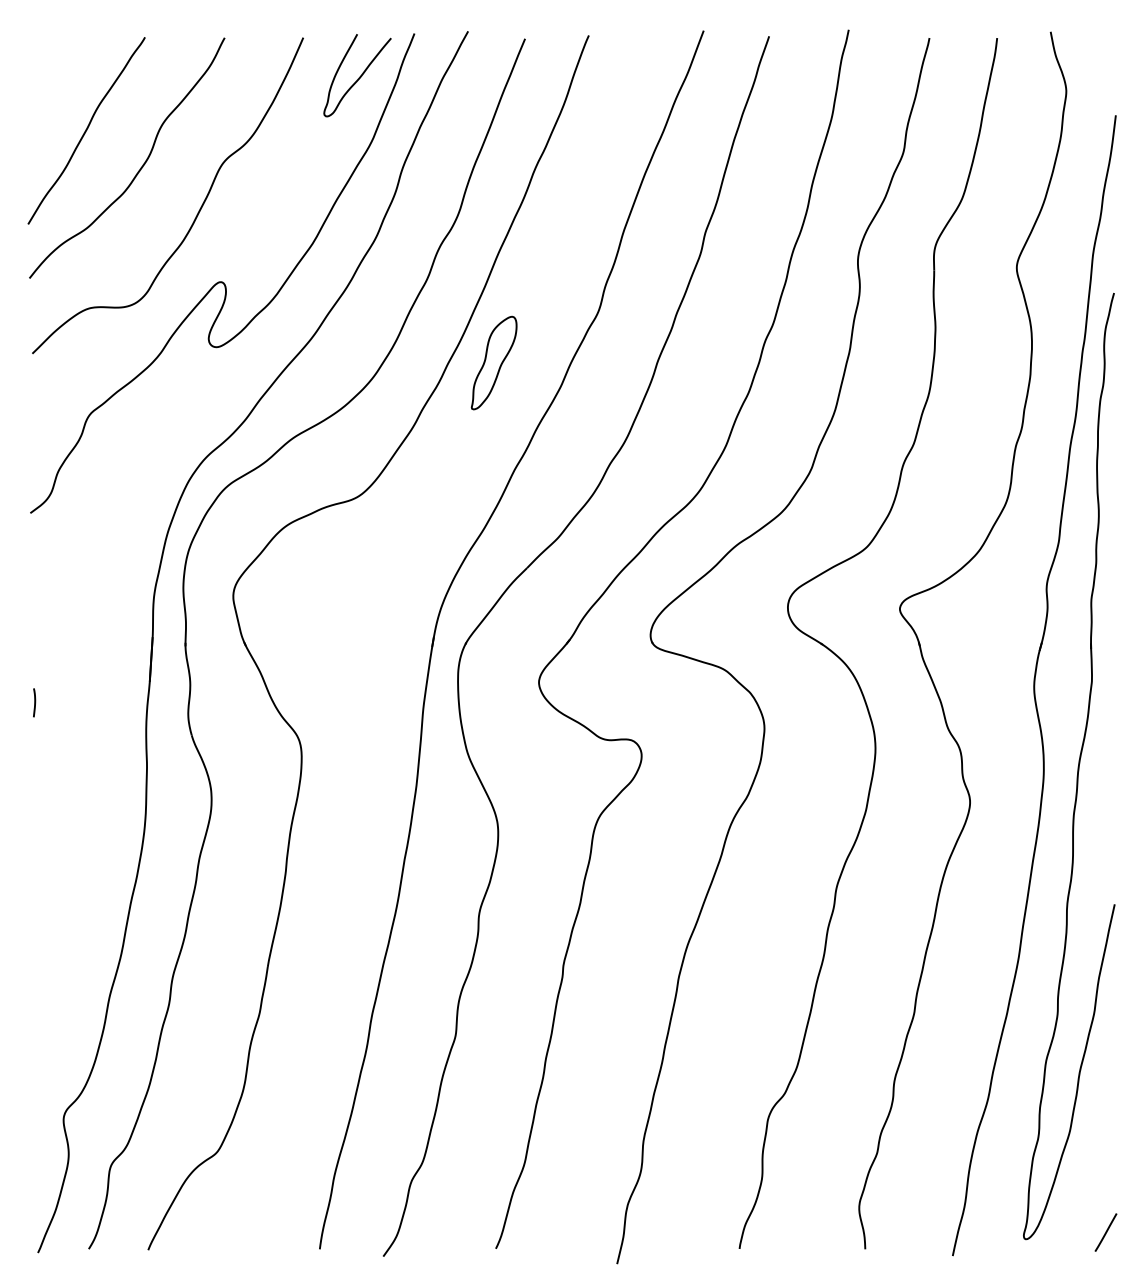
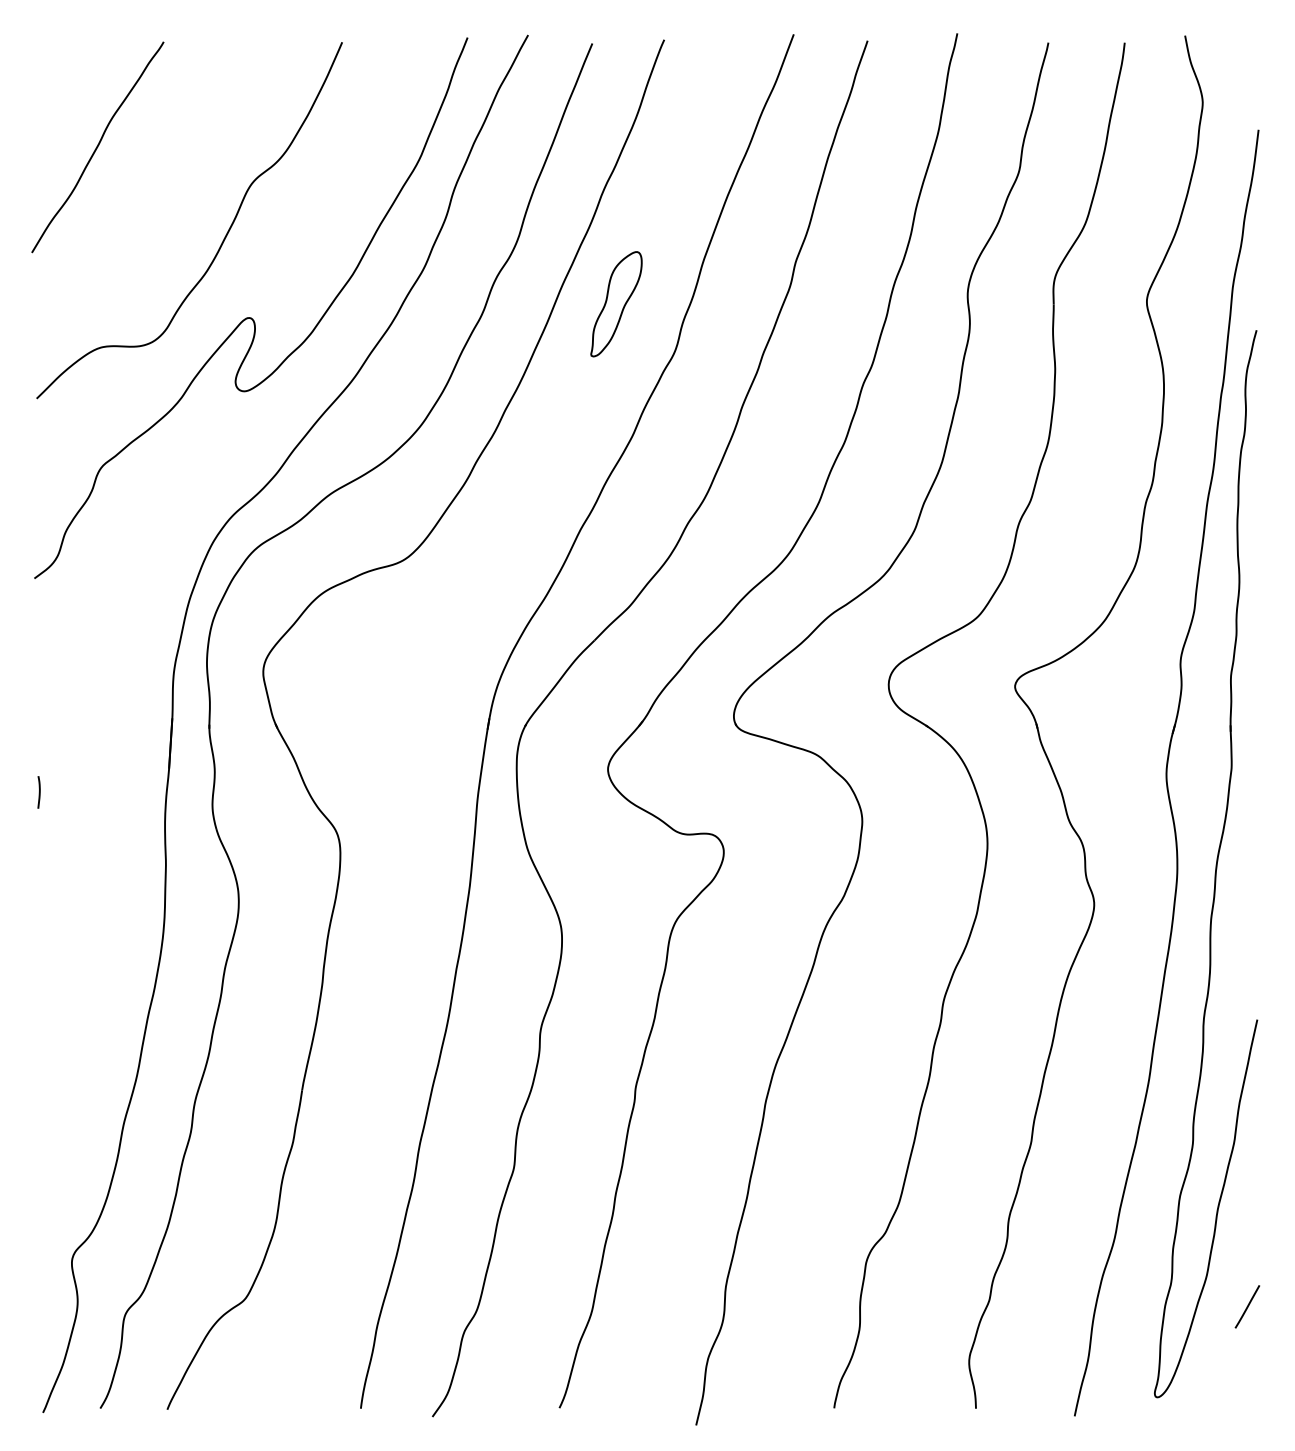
curve: (359, 76) -> (405, 86), removed
curve: (141, 166) -> (159, 187), removed
part: (494, 363) -> (616, 304), moved
line: (1106, 1232) -> (1247, 1306), moved

